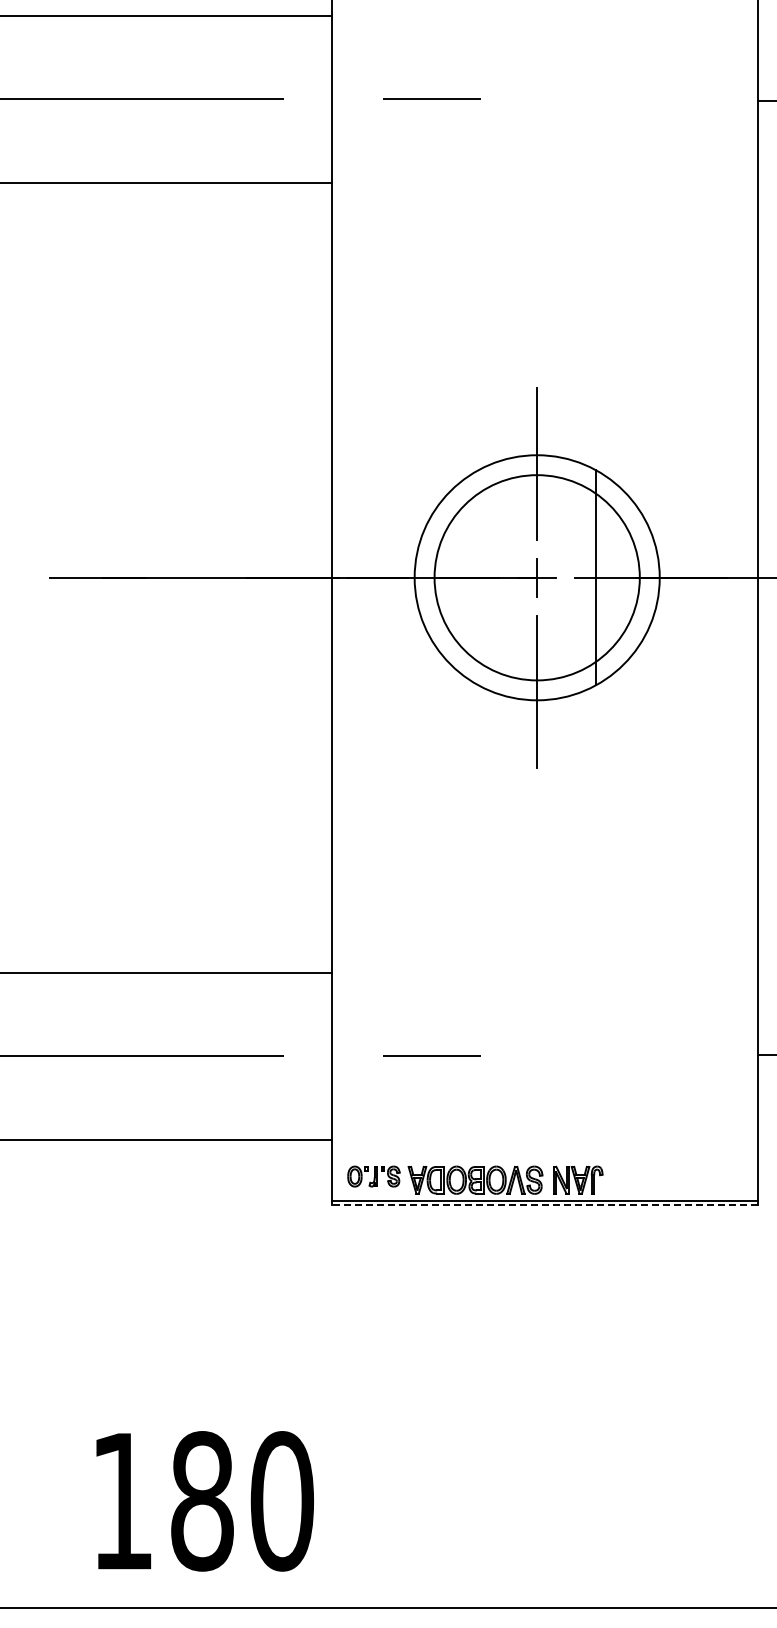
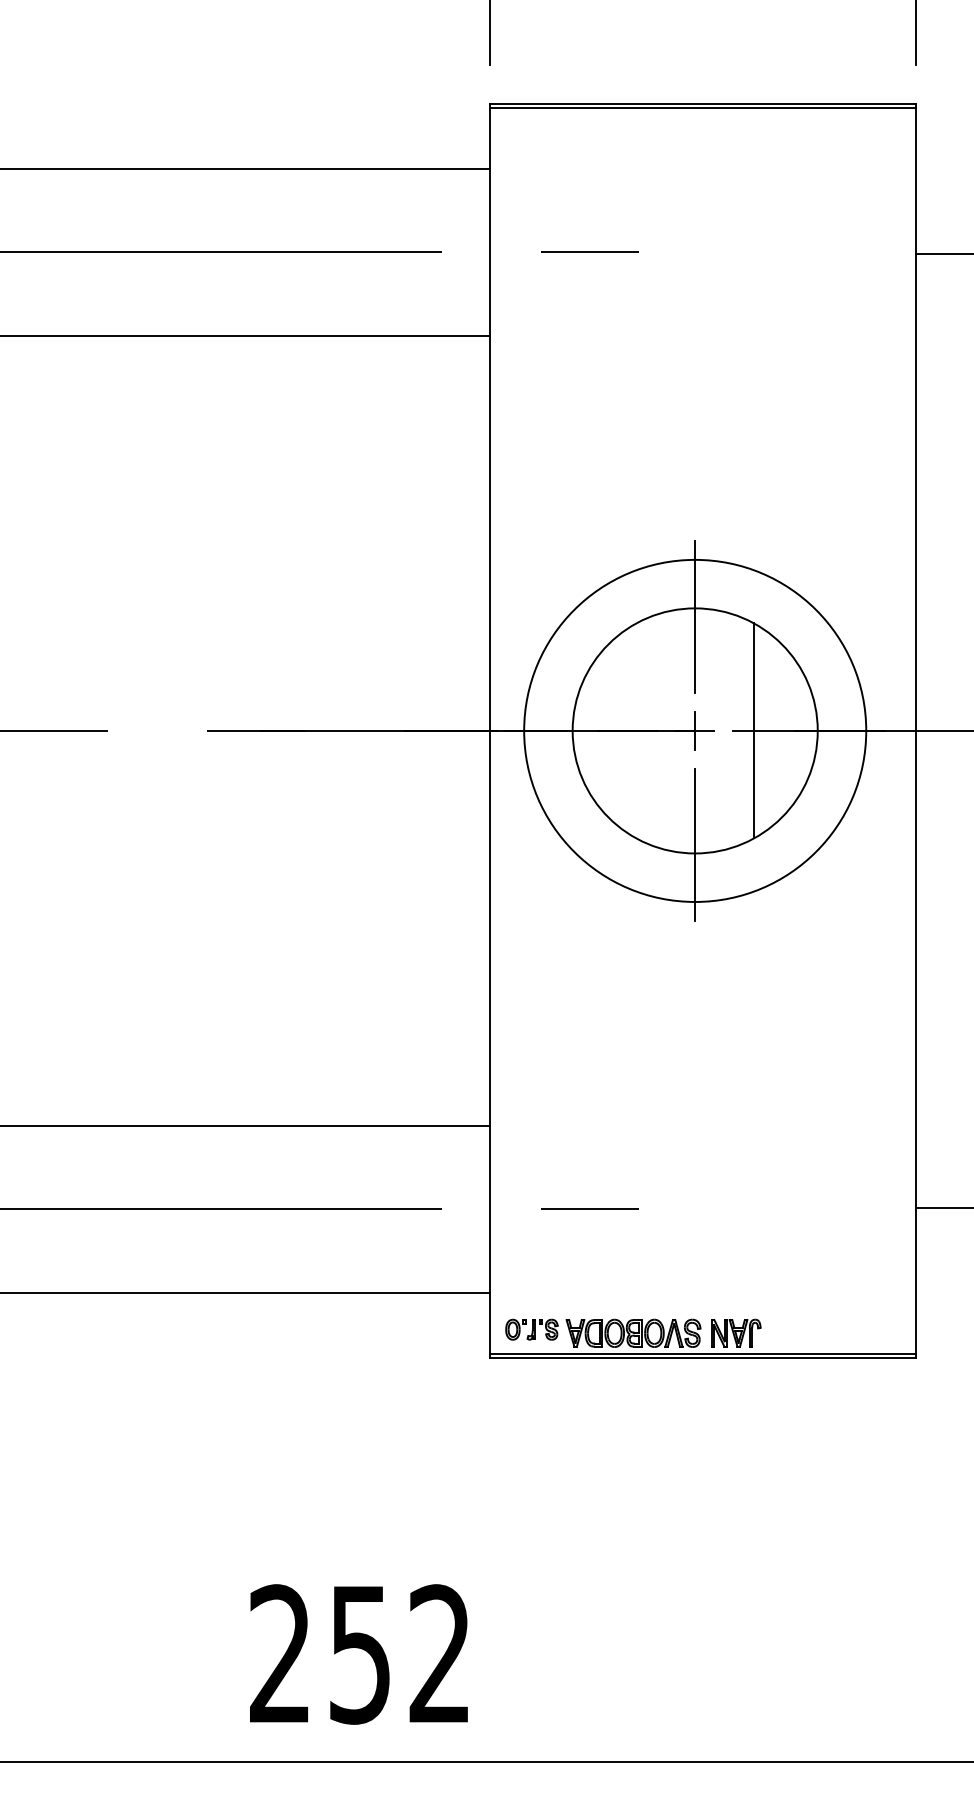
circle: (537, 577) -> (695, 730), size x1.67
line: (544, 1205) -> (702, 1358), dashed -> solid
text: (203, 1501) -> (361, 1654), 180 -> 252

